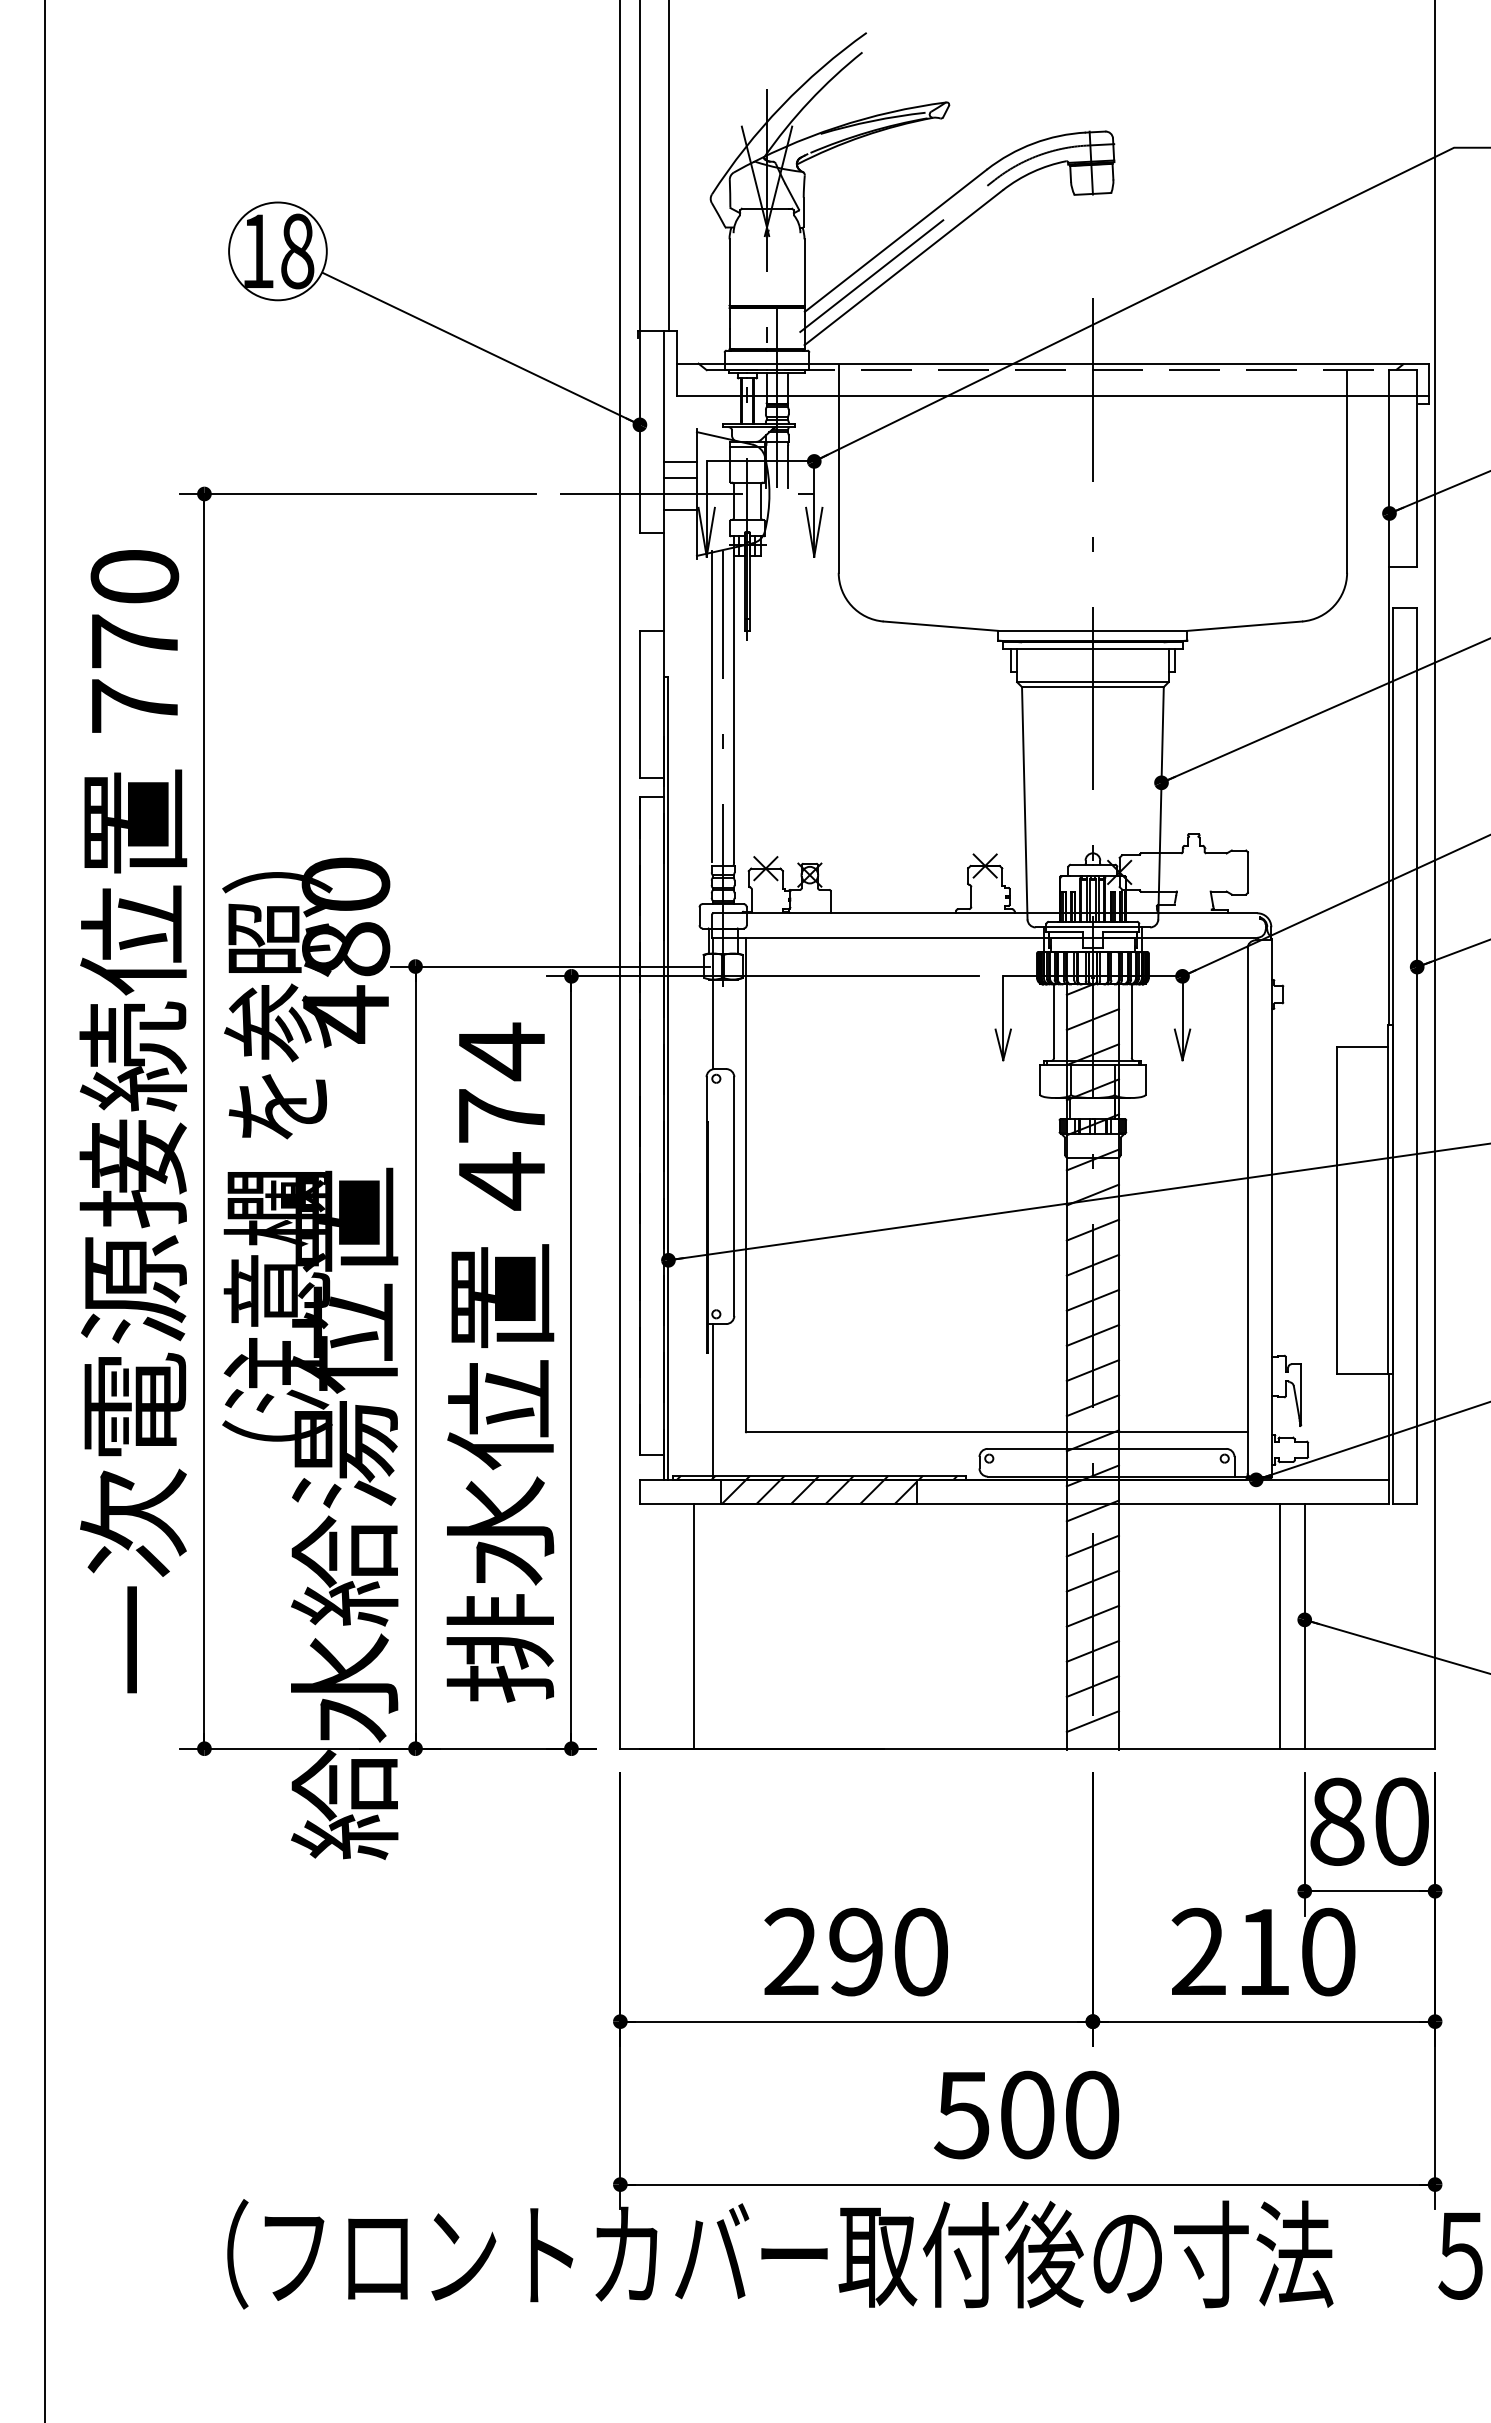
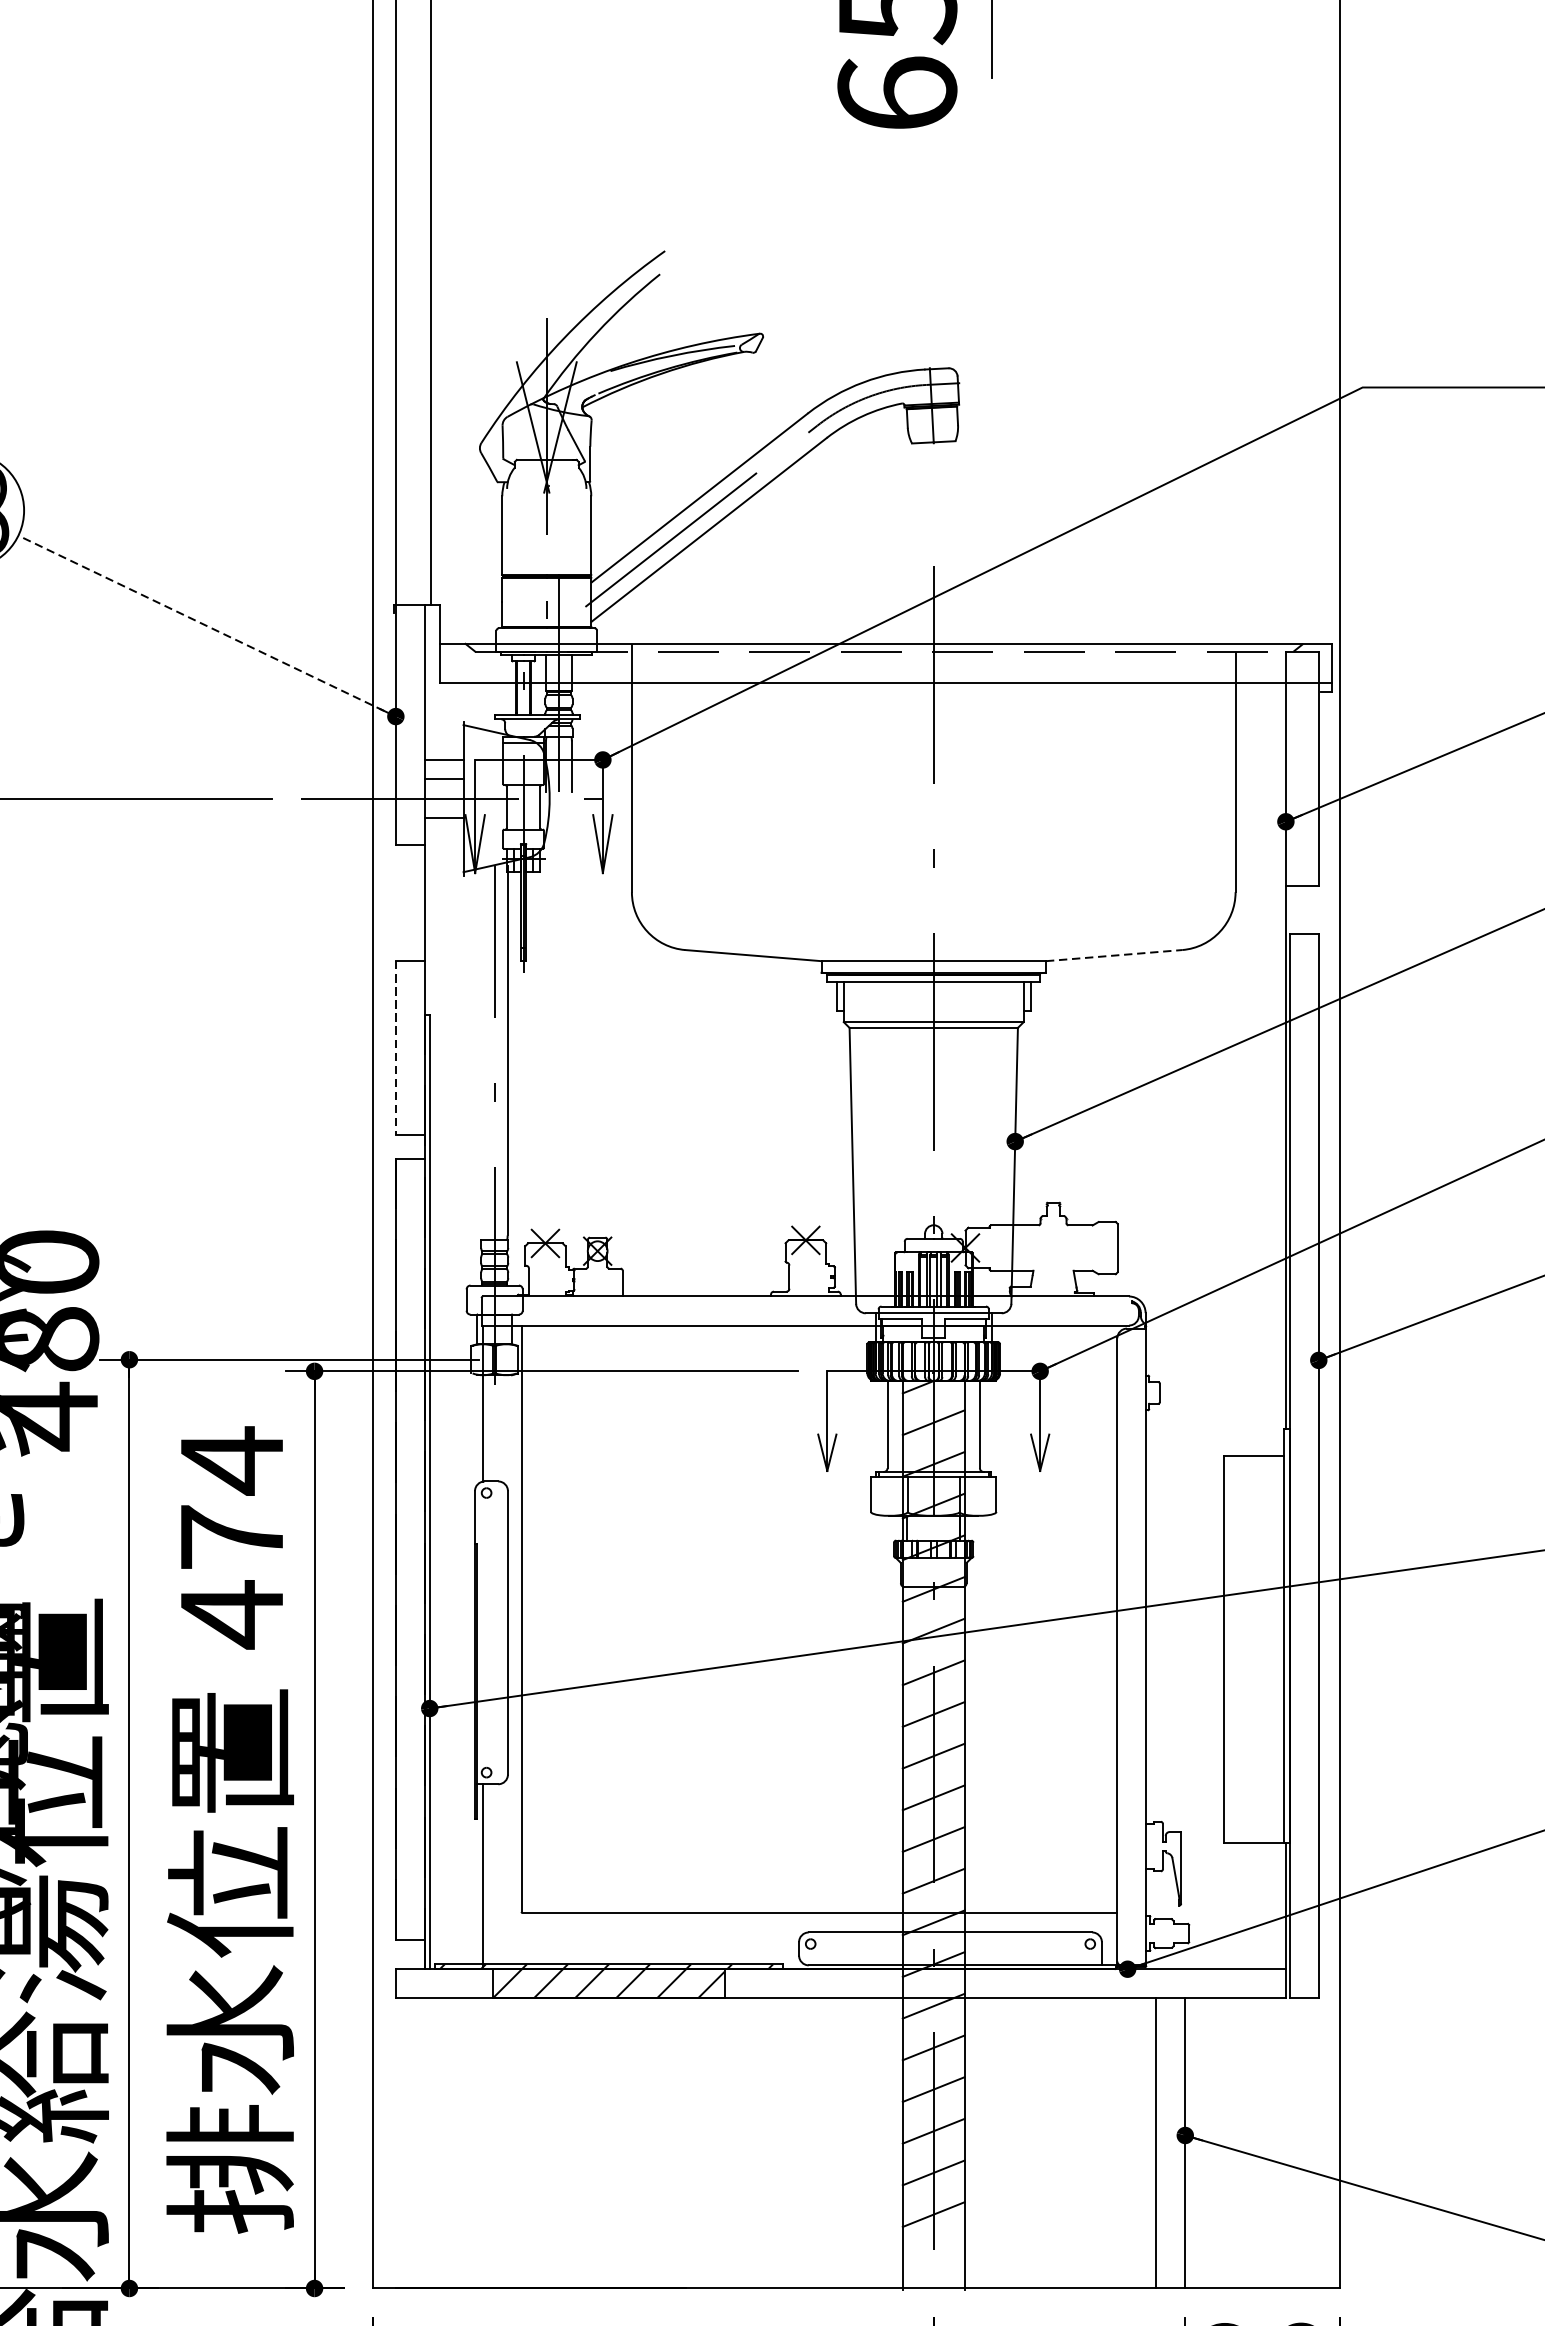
line: (480, 348) -> (206, 625), solid -> dashed
line: (1244, 626) -> (1113, 955), solid -> dashed
line: (639, 704) -> (395, 1048), solid -> dashed
line: (712, 705) -> (482, 1049), removed
line: (693, 1626) -> (459, 2143), removed
line: (1092, 1721) -> (933, 2256), removed

